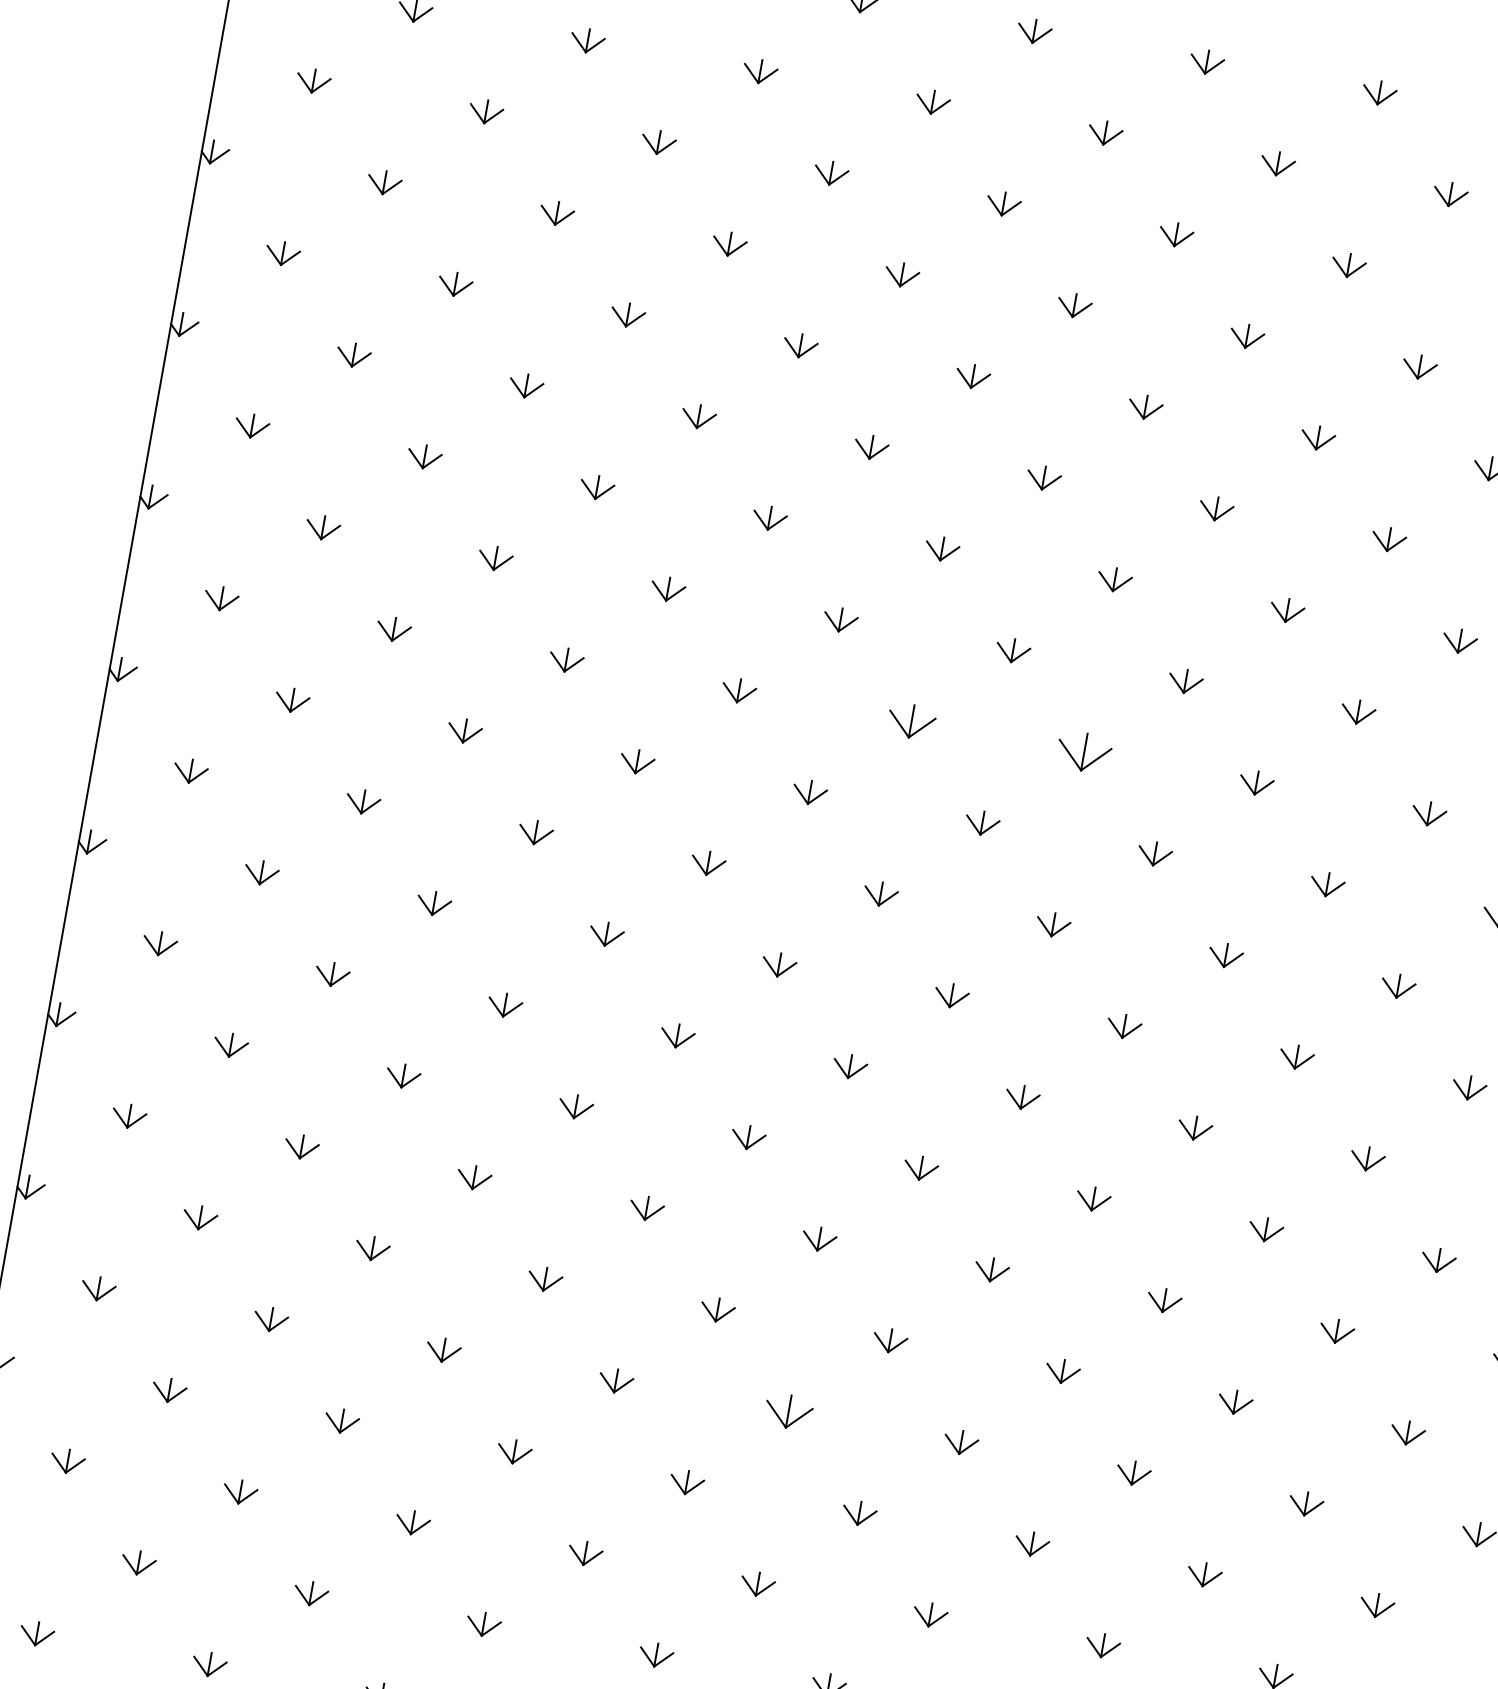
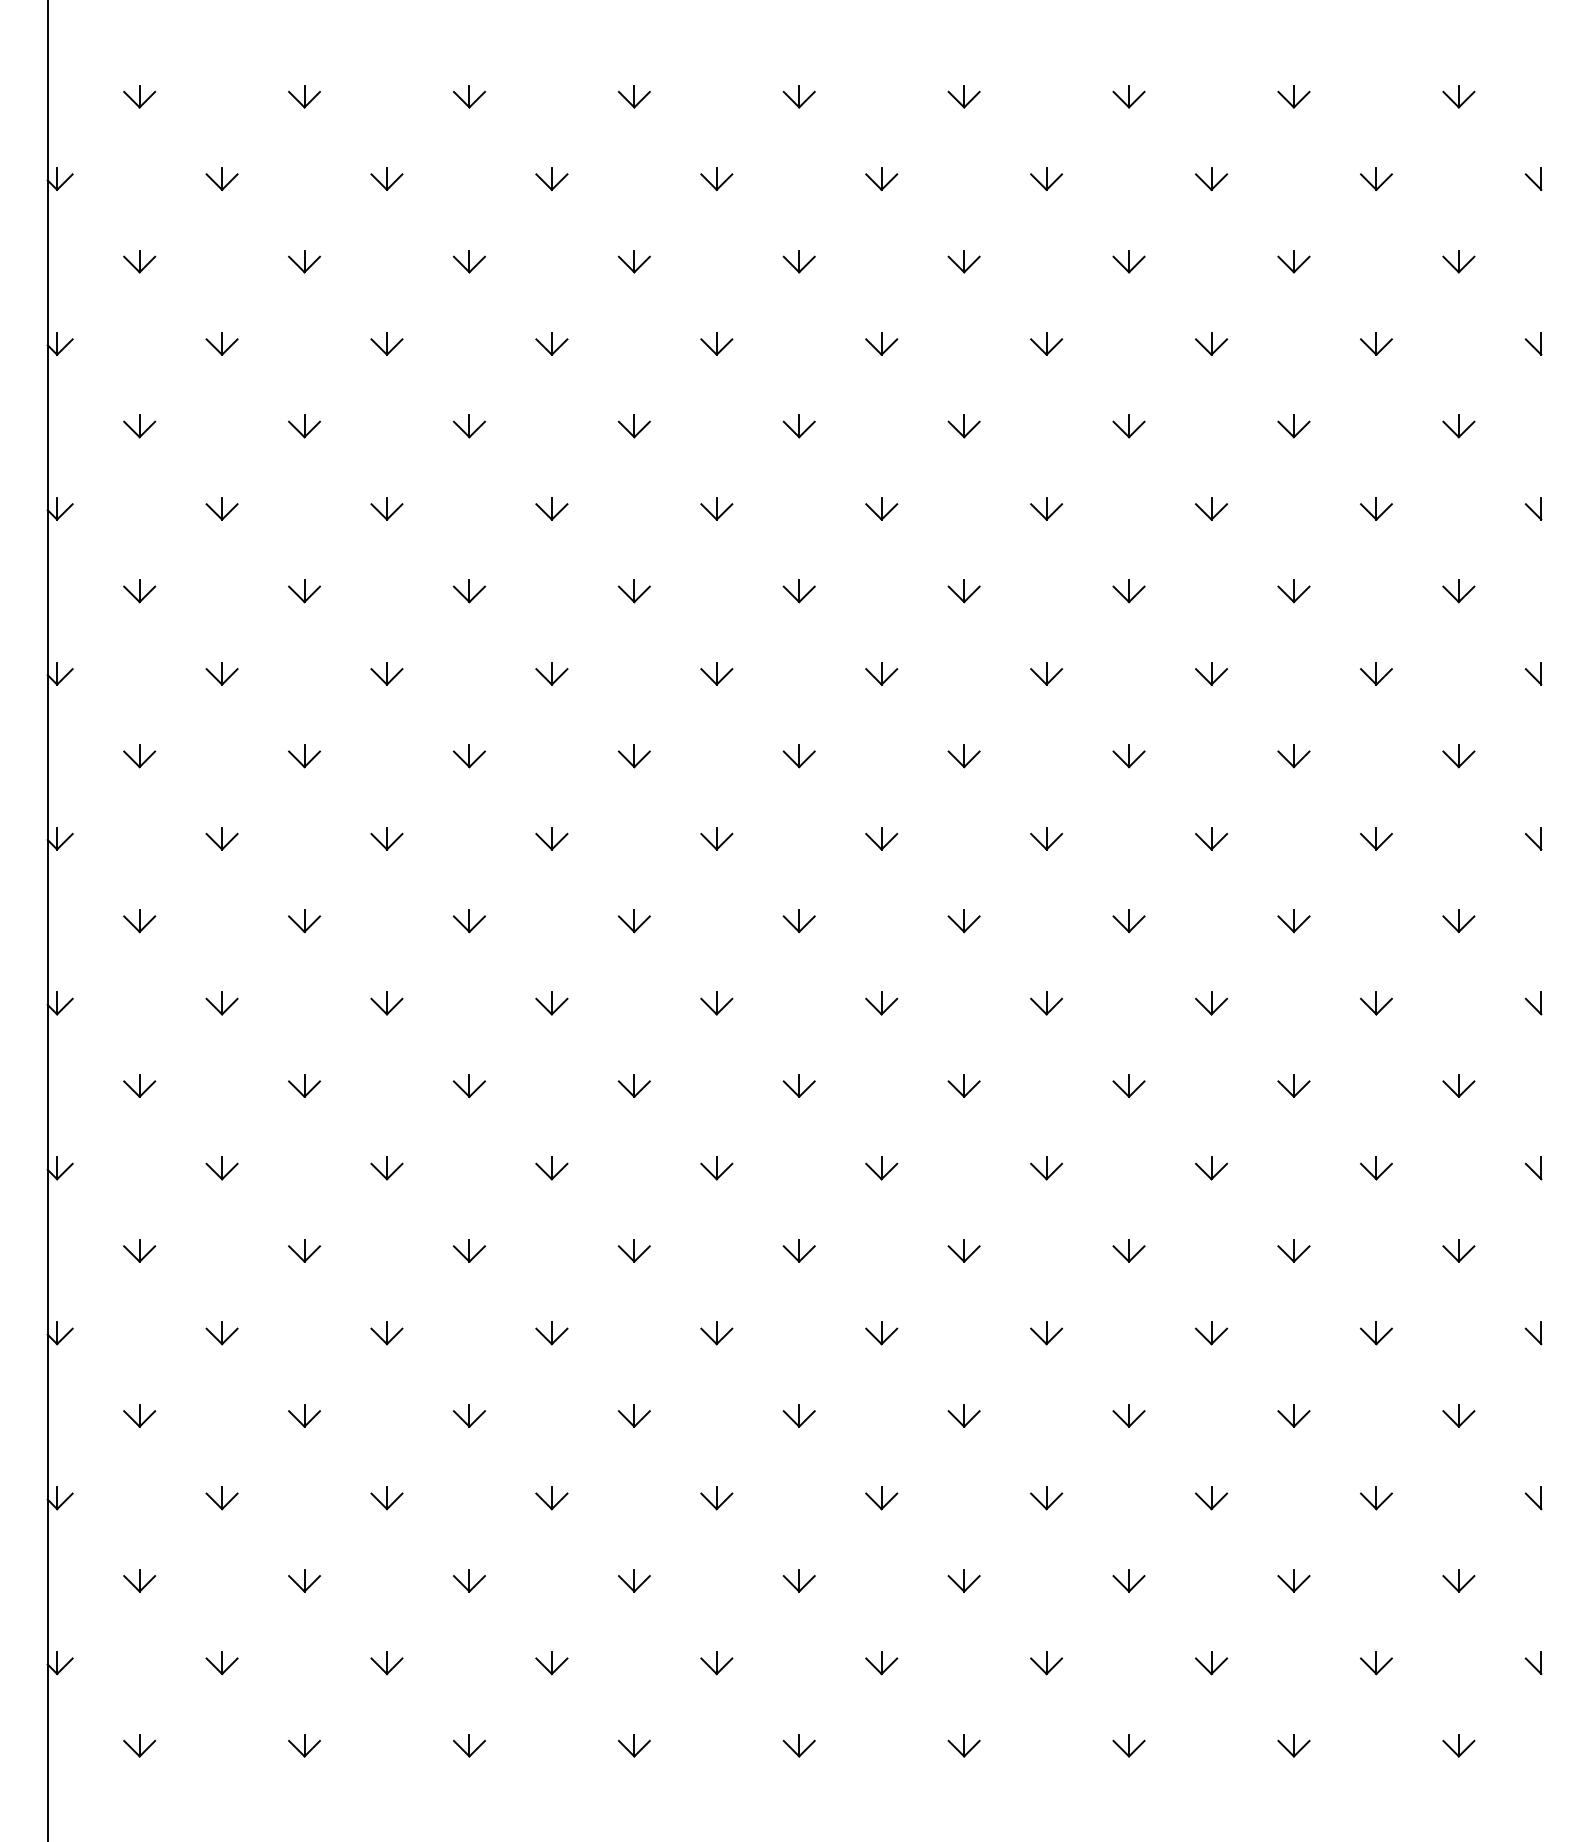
part: (910, 721) -> (798, 756), size x0.71
part: (1083, 752) -> (963, 756), size x0.62
part: (787, 1411) -> (798, 1415), size x0.71

